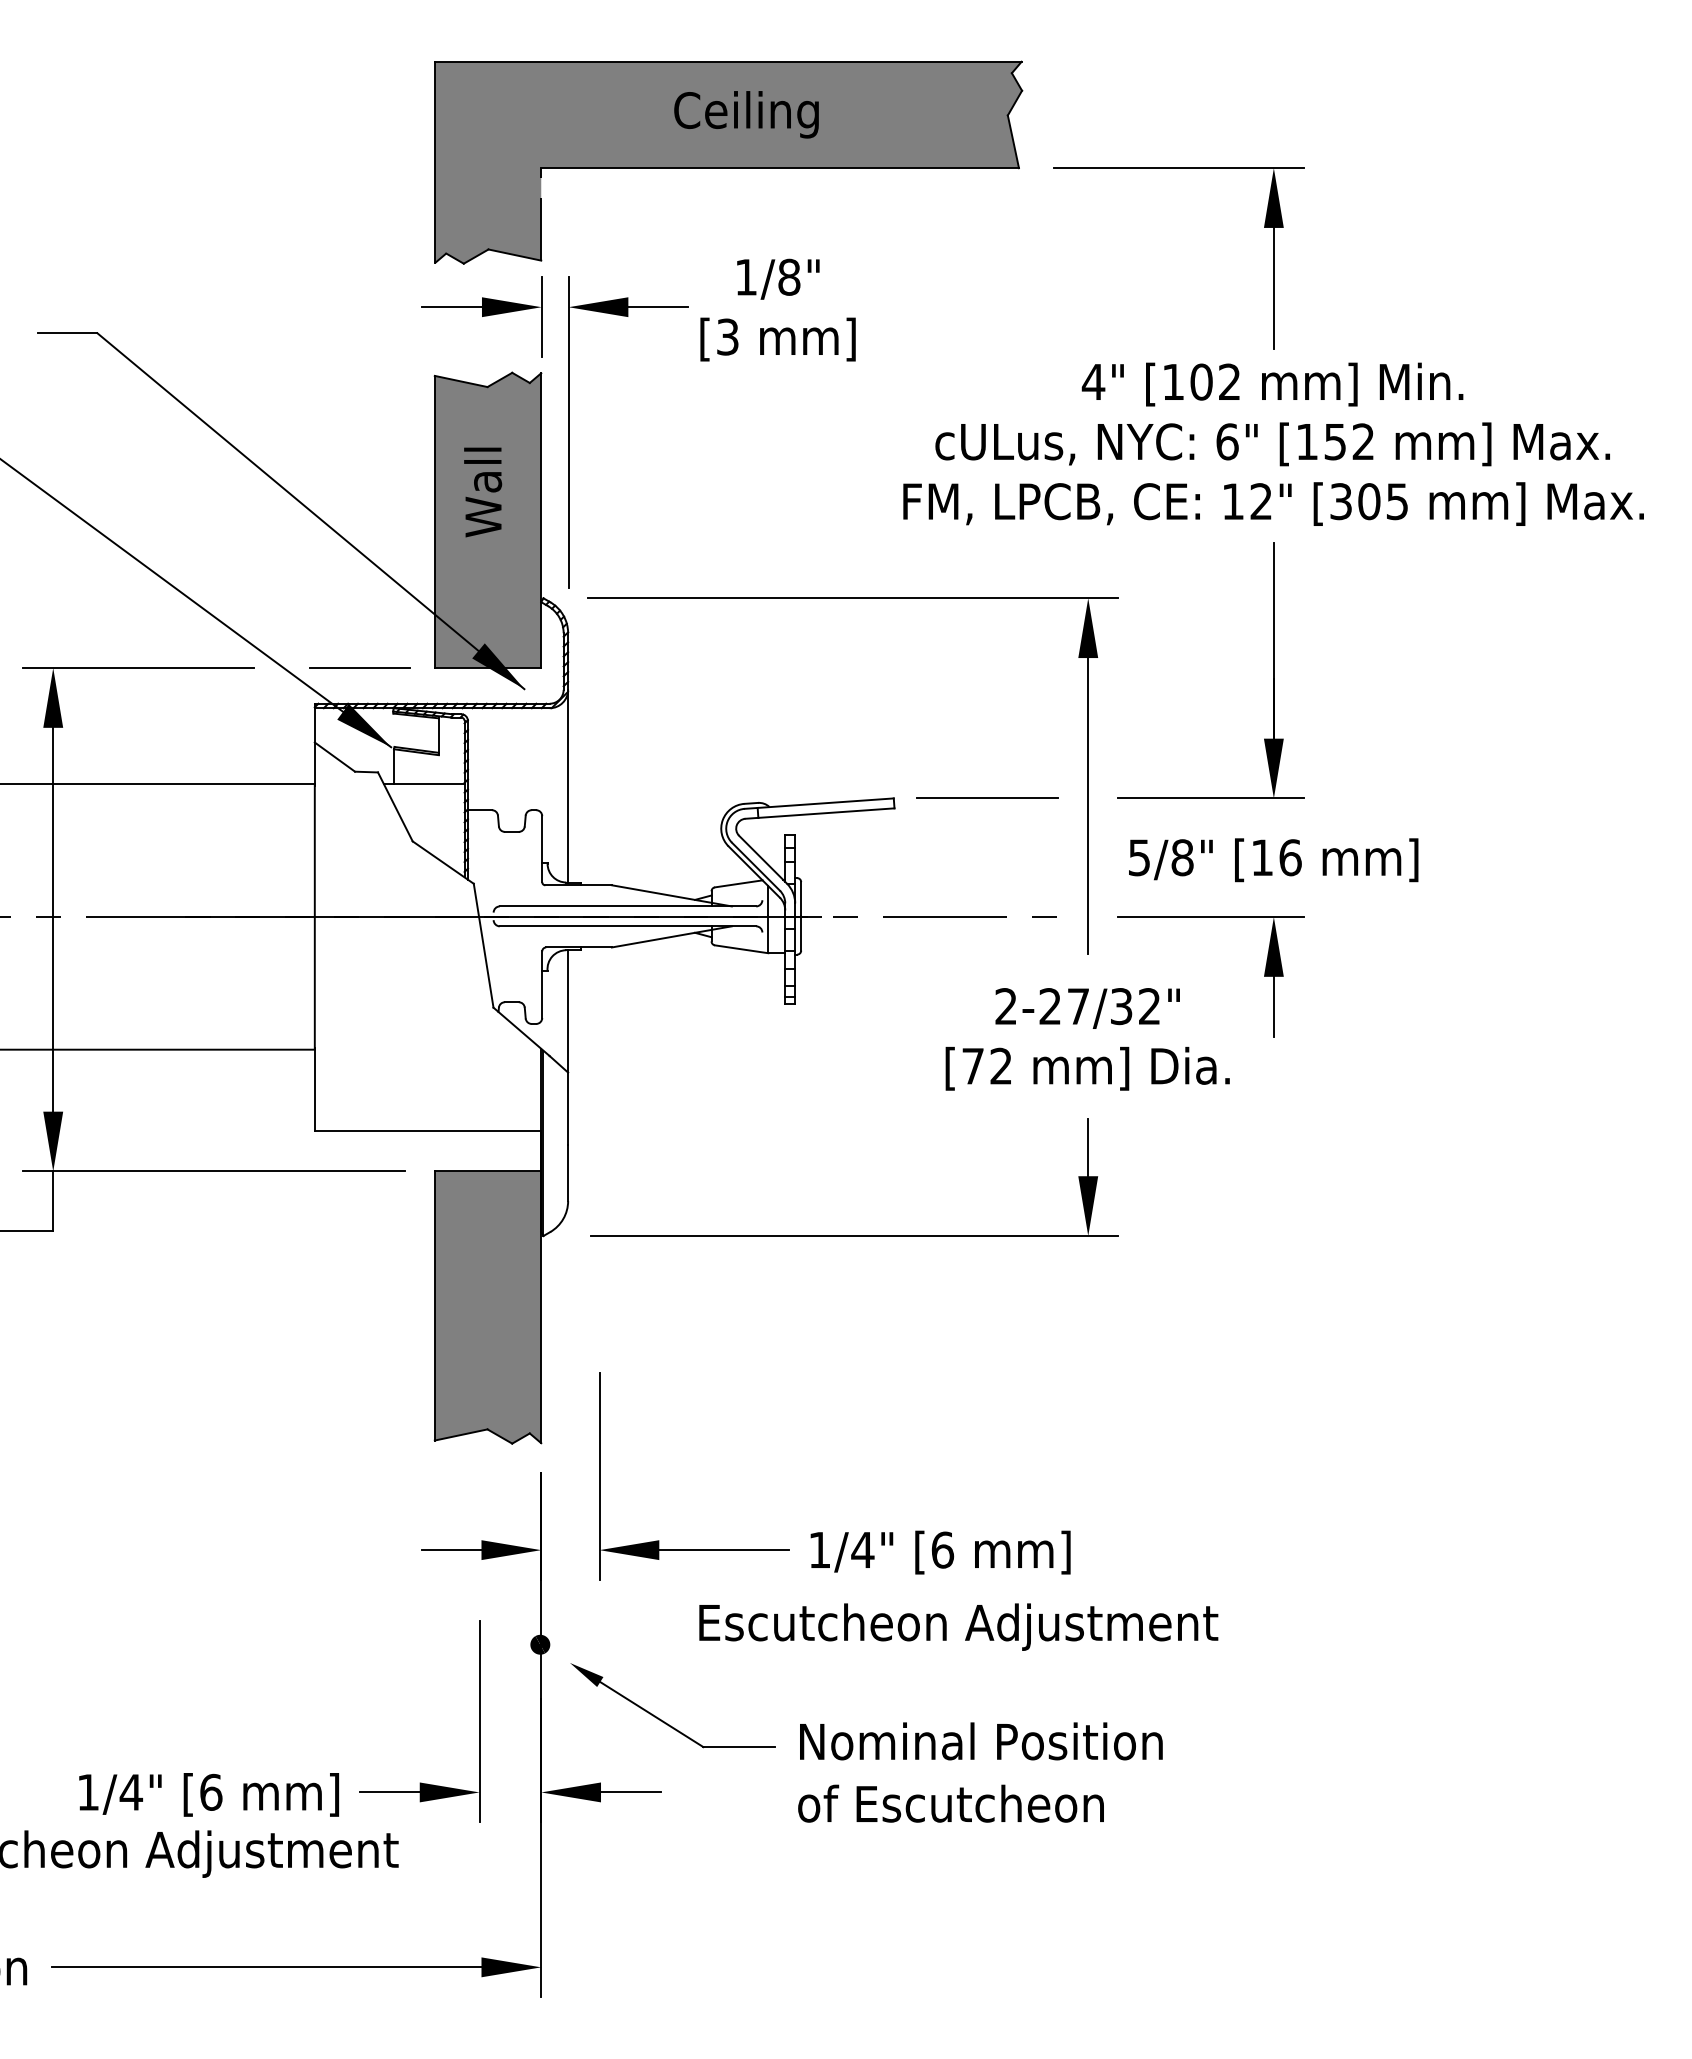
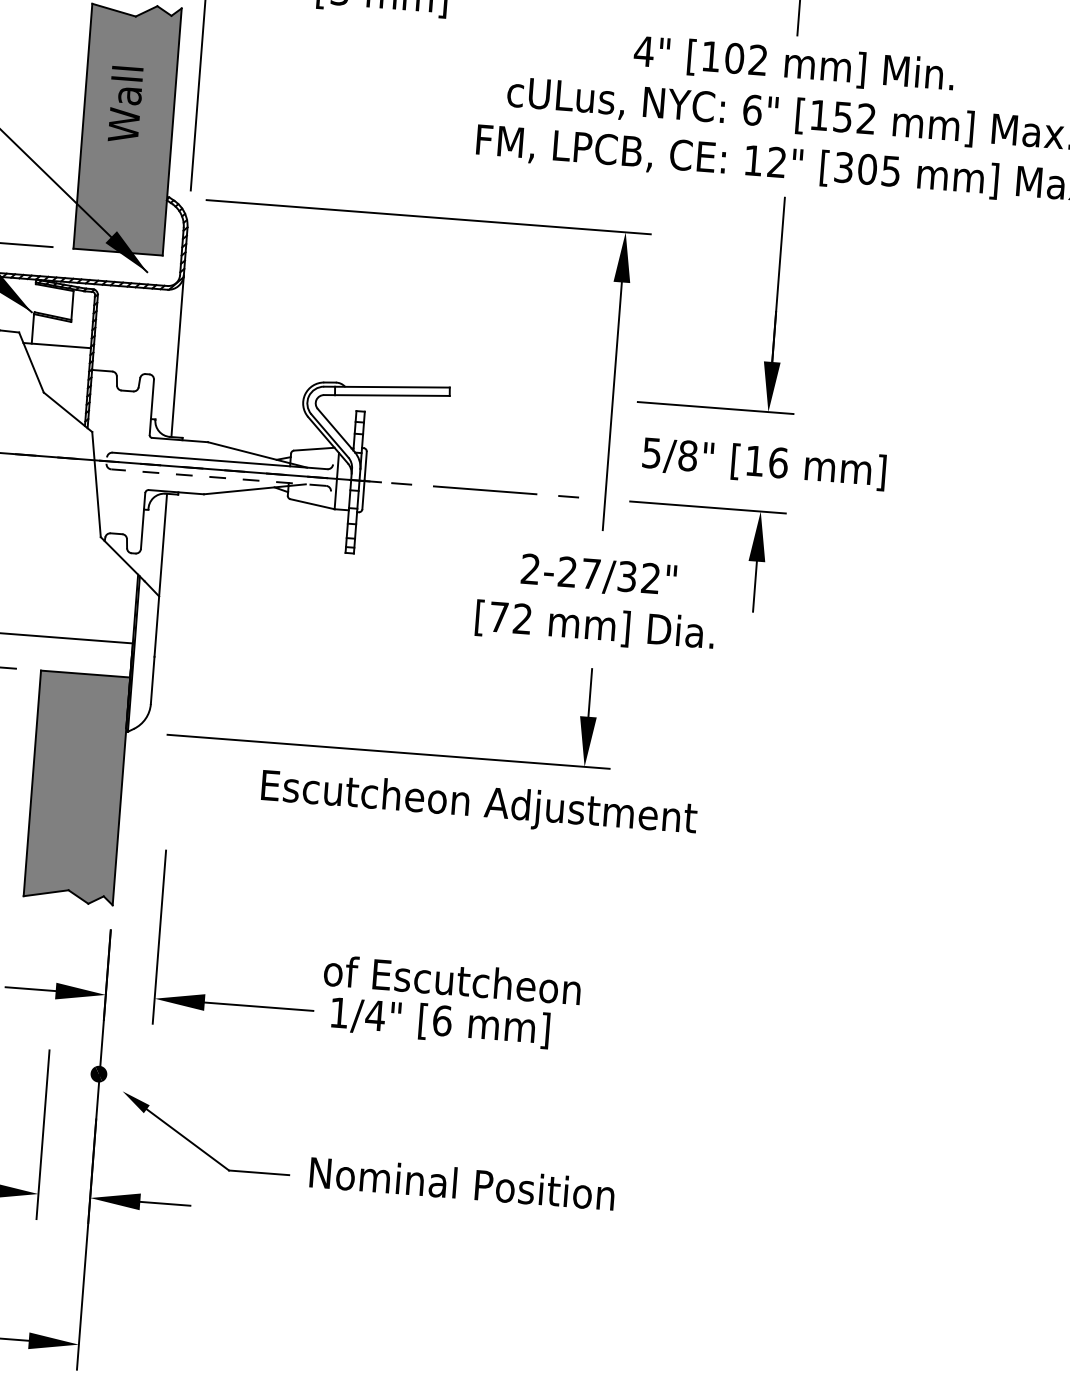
line: (987, 798) -> (528, 393), removed
line: (627, 926) -> (218, 477), solid -> dashed
text: (958, 1626) -> (479, 804), moved
text: (950, 1803) -> (452, 979), moved

